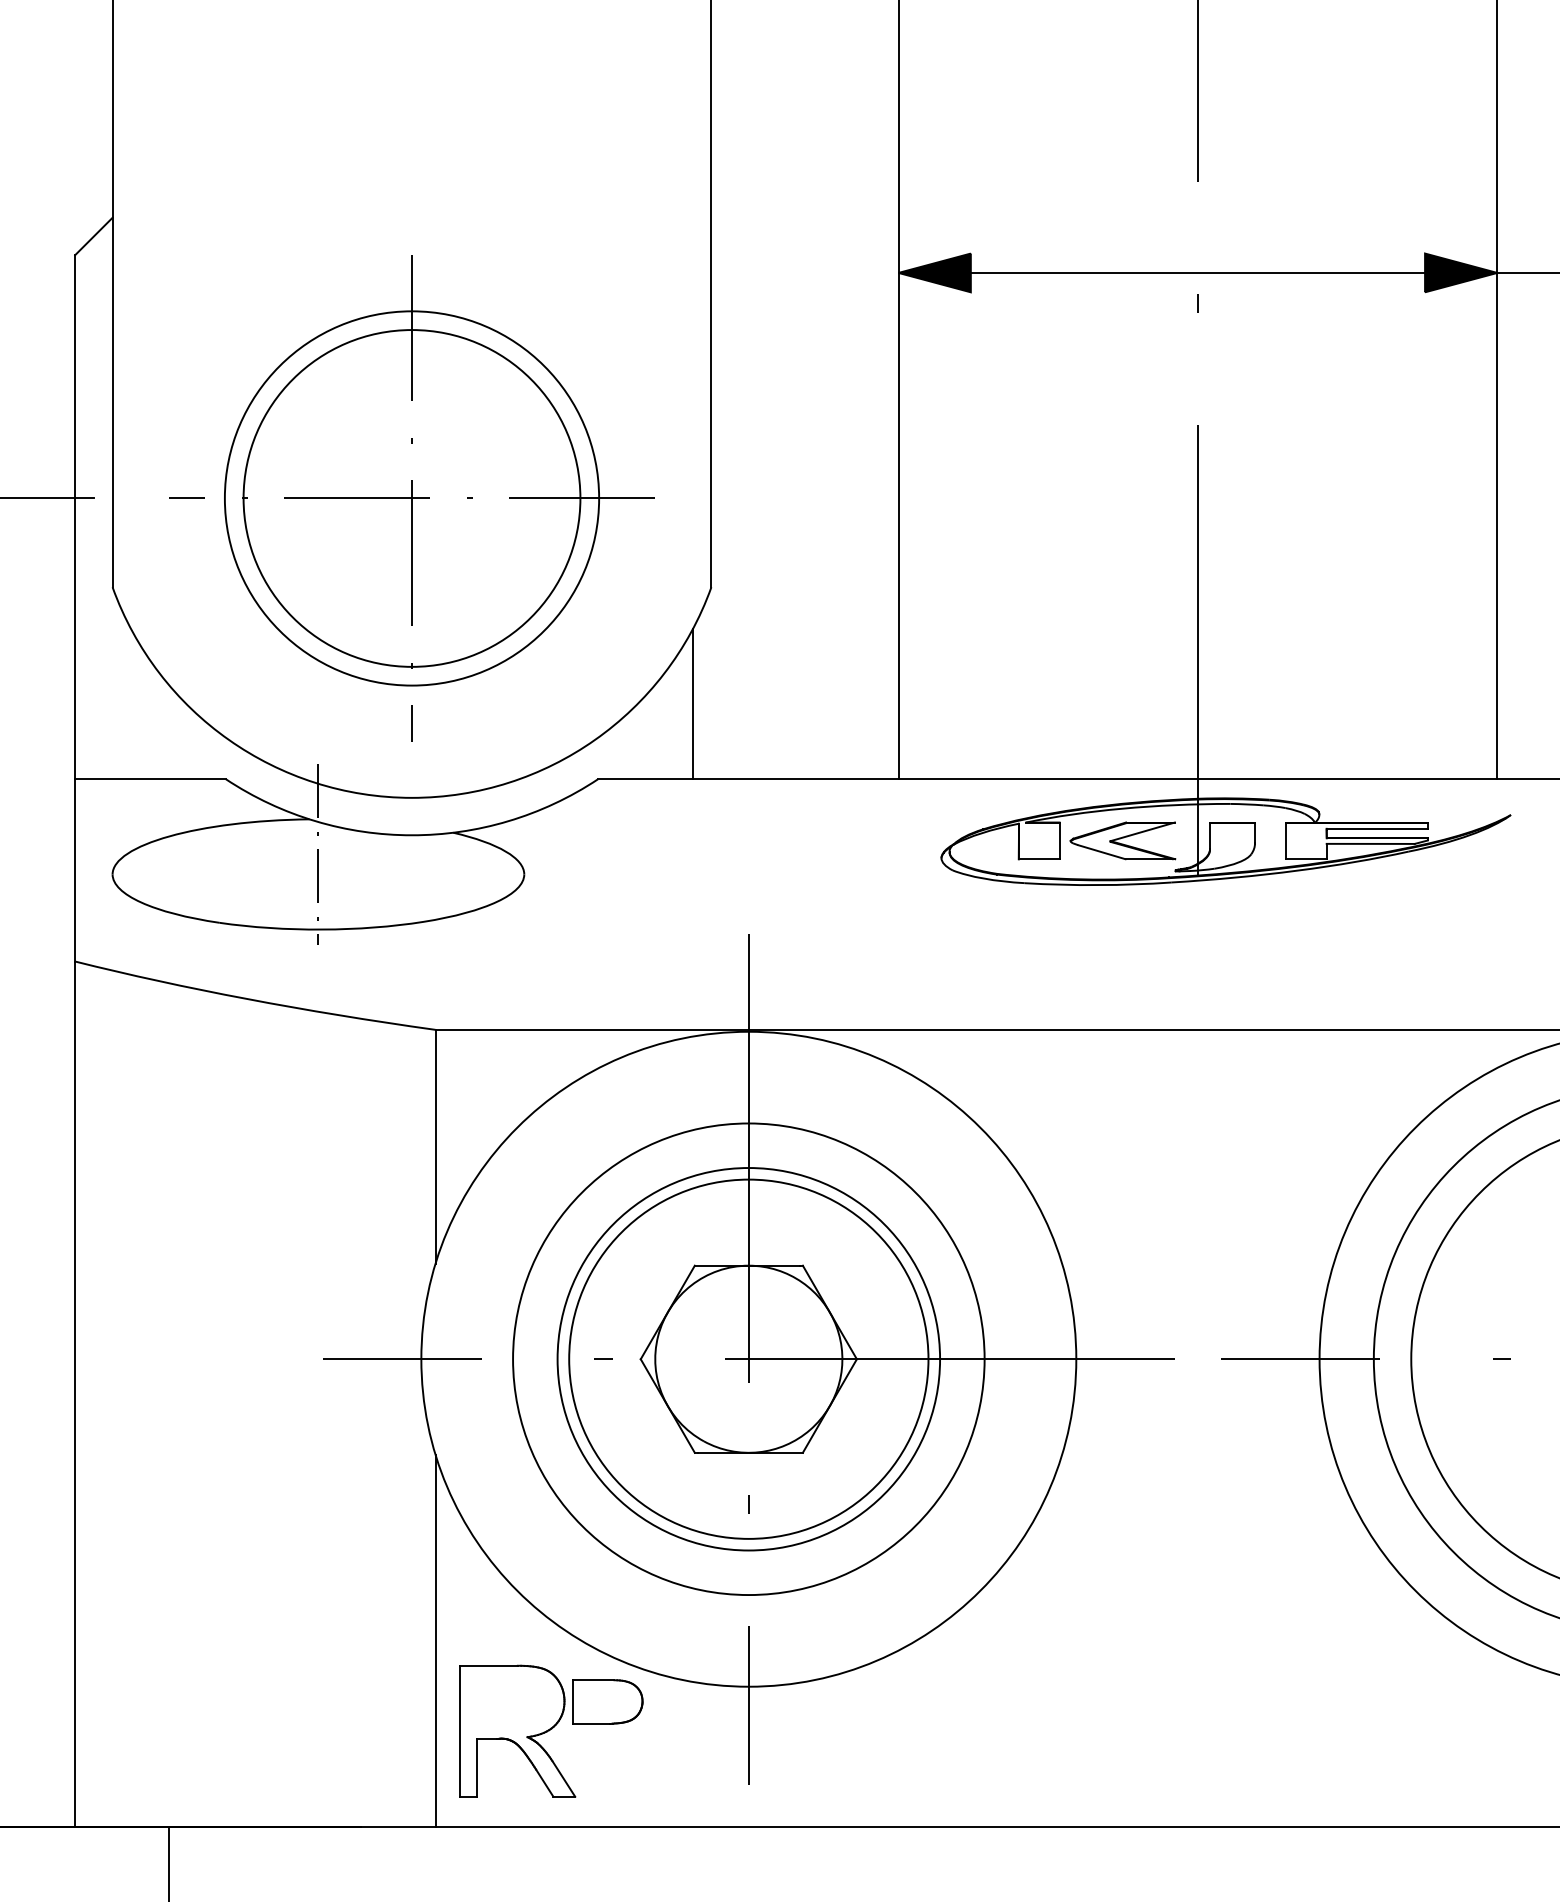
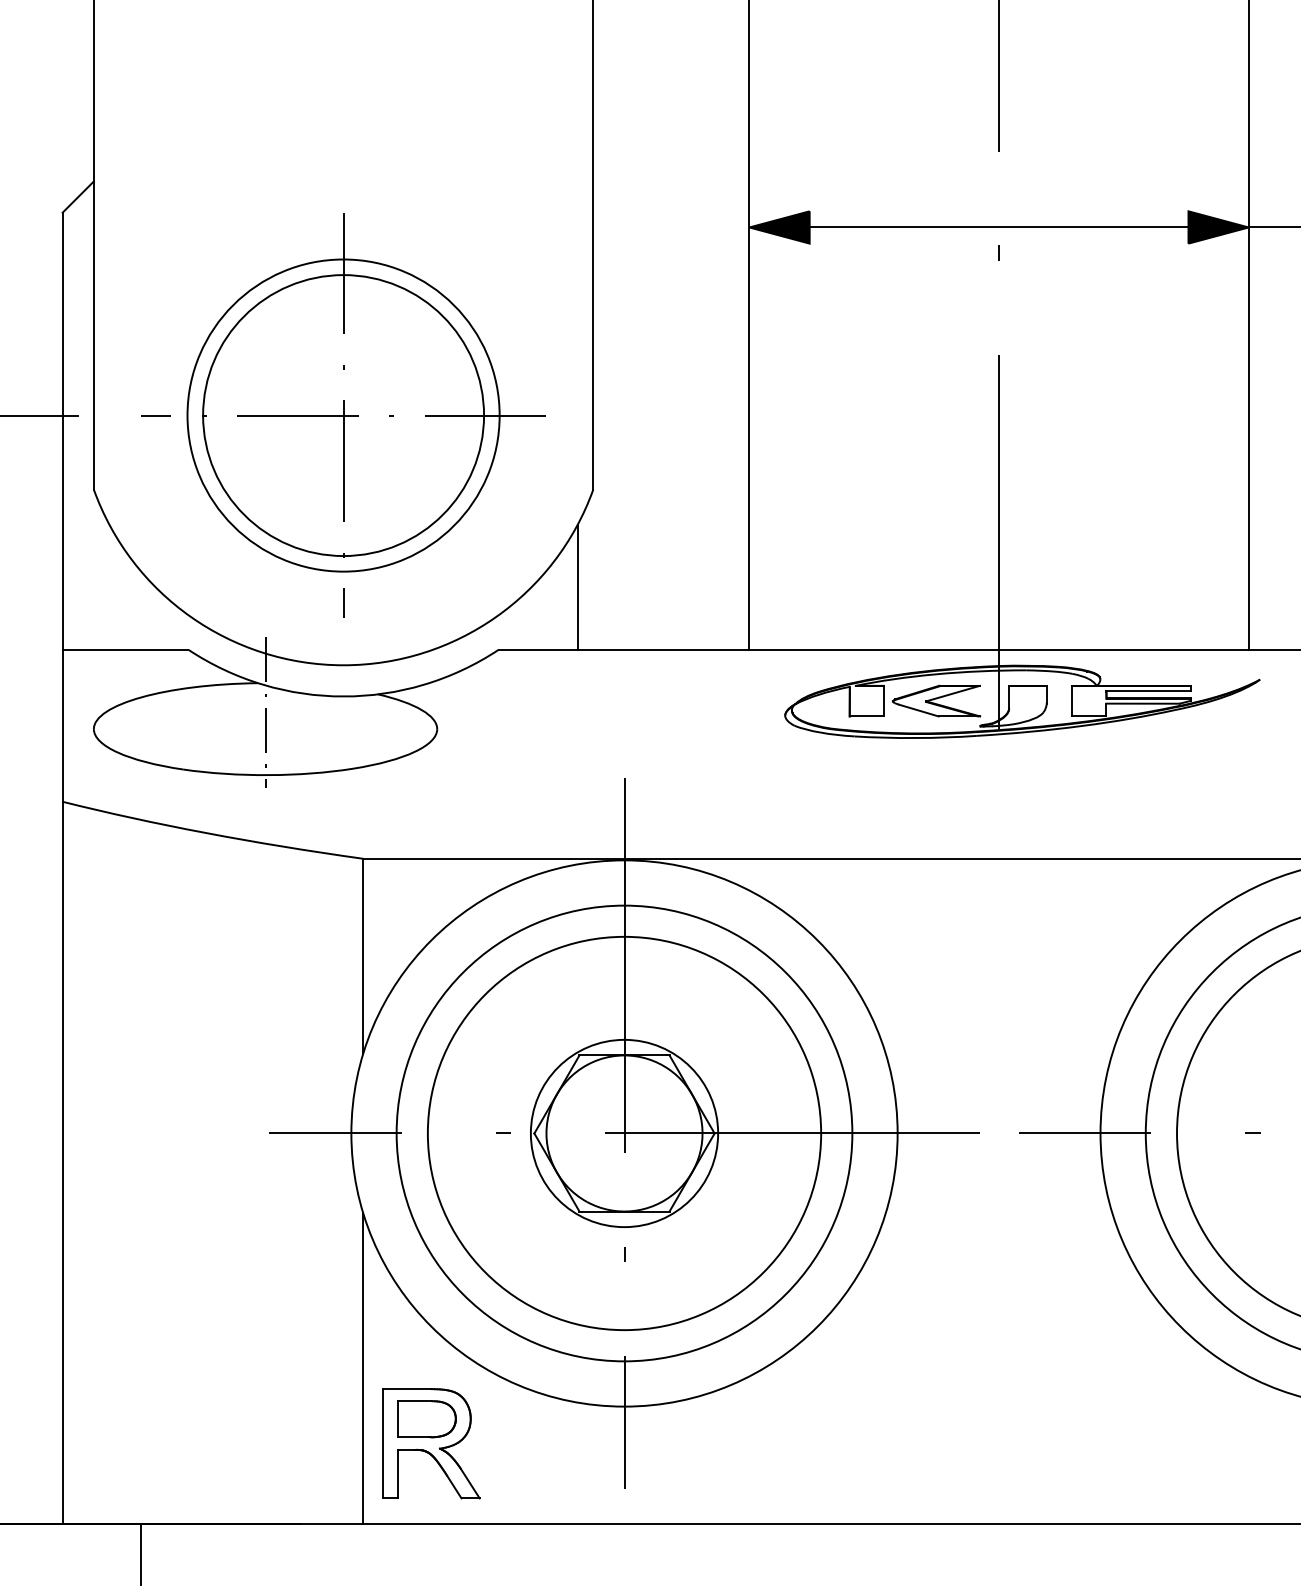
circle: (748, 1359) -> (624, 1133), size x0.62
circle: (748, 1359) -> (624, 1133), size x1.43
part: (607, 1702) -> (426, 1419), moved

